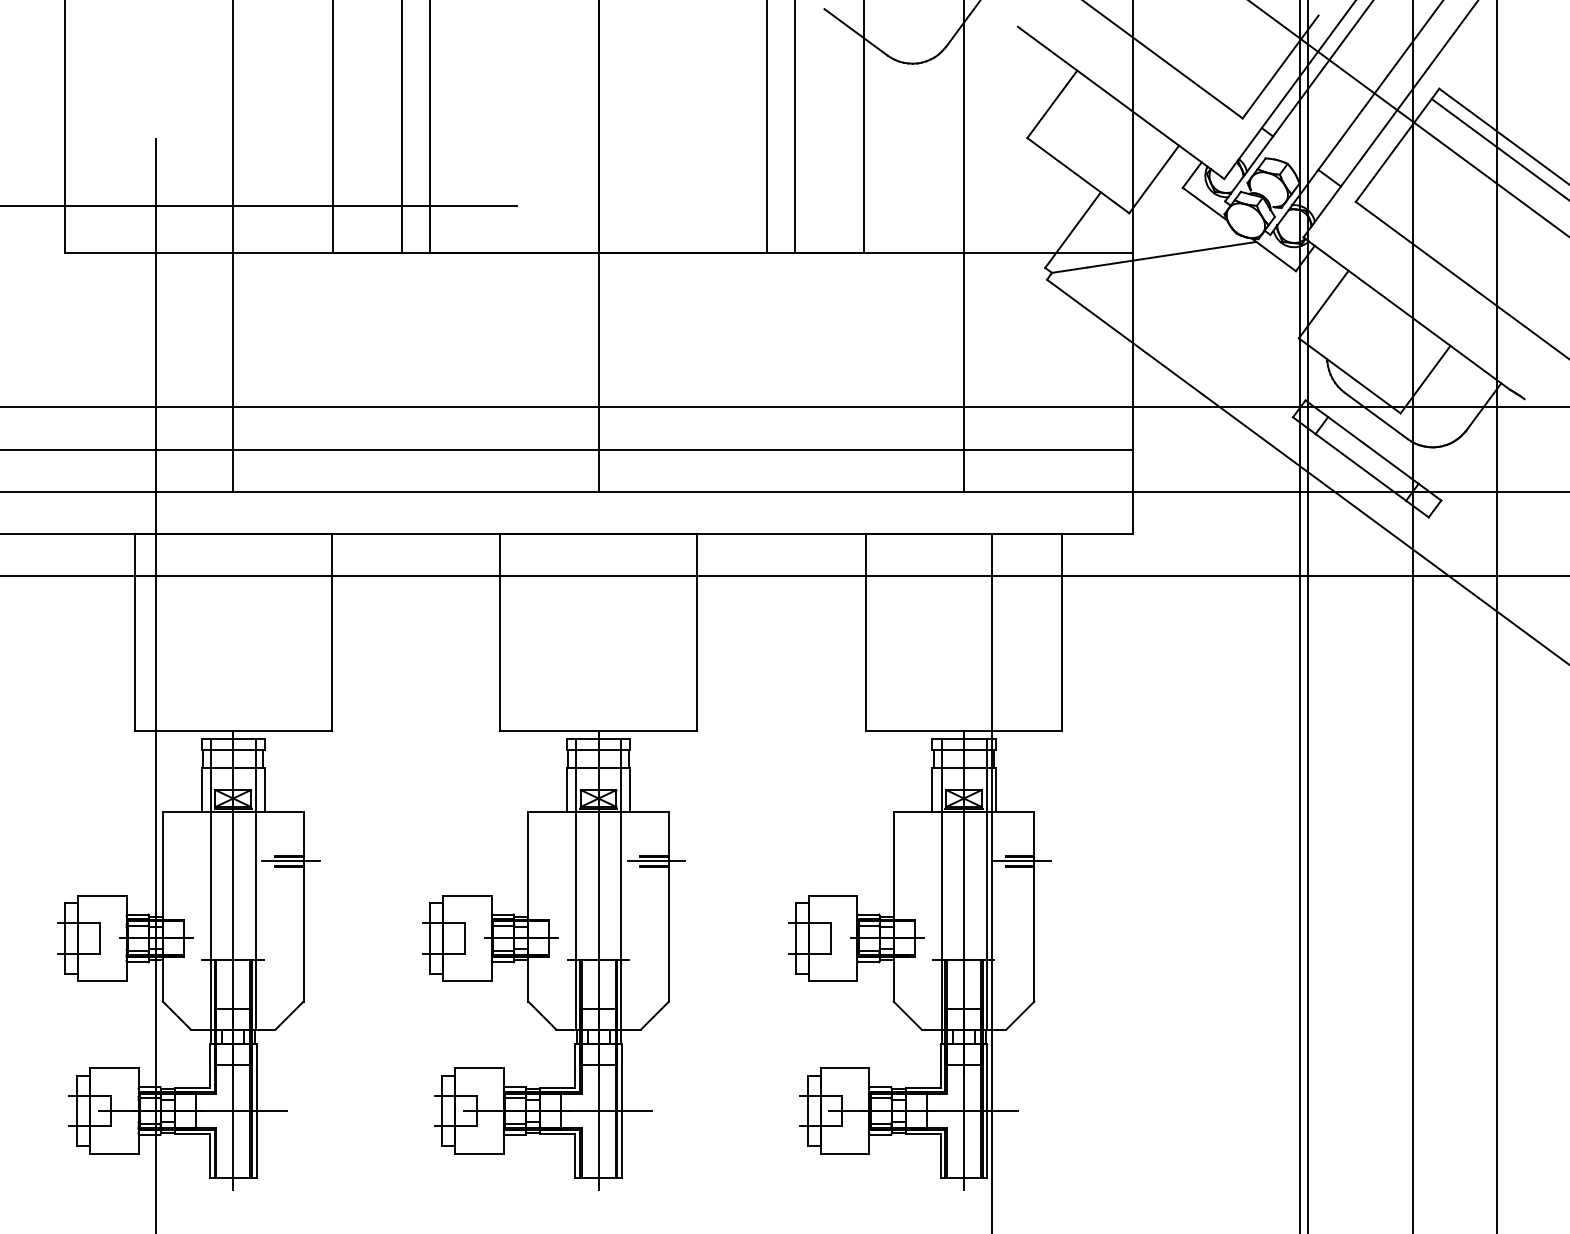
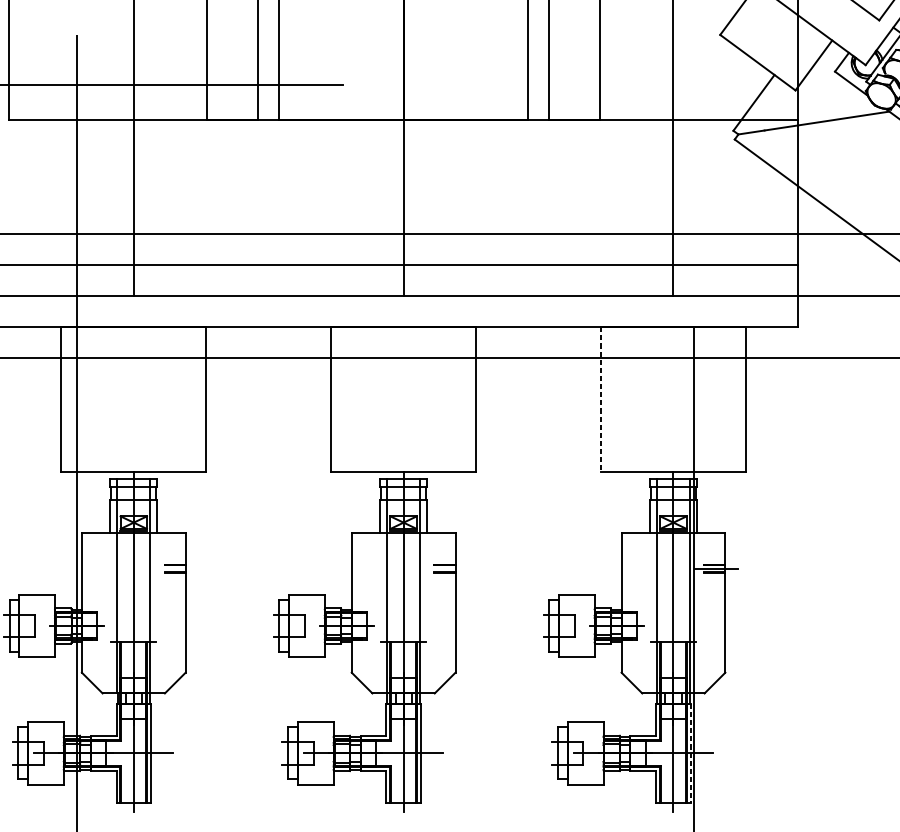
line: (865, 632) -> (600, 400), solid -> dashed
line: (290, 861) -> (176, 569), removed
line: (656, 861) -> (446, 569), removed
line: (987, 1111) -> (690, 753), solid -> dashed

